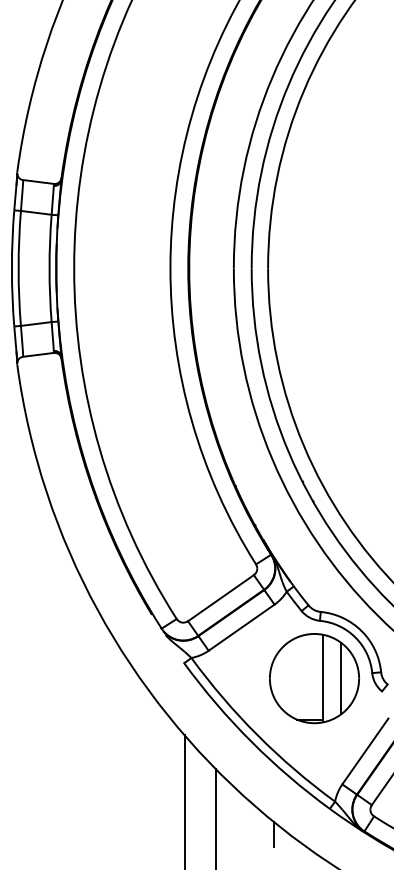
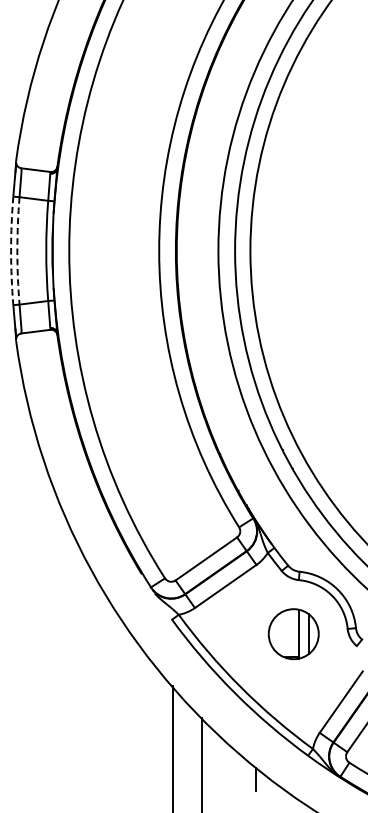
arc: (11, 268) -> (10, 250), solid -> dashed
arc: (18, 268) -> (17, 250), solid -> dashed
part: (314, 678) -> (293, 633), size x0.6

